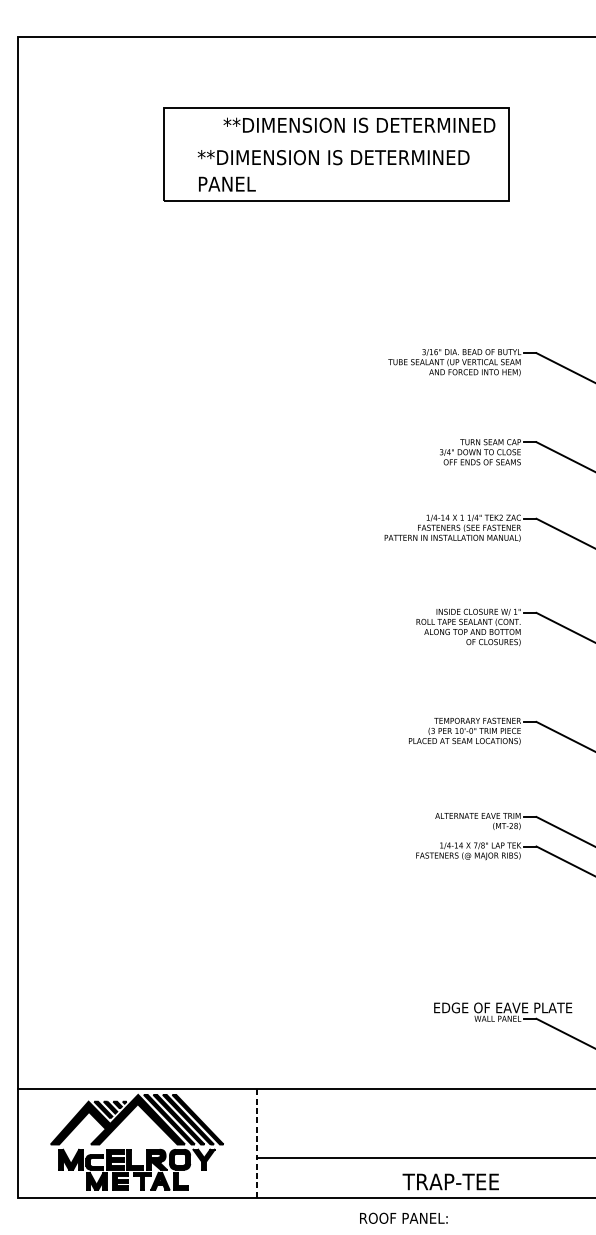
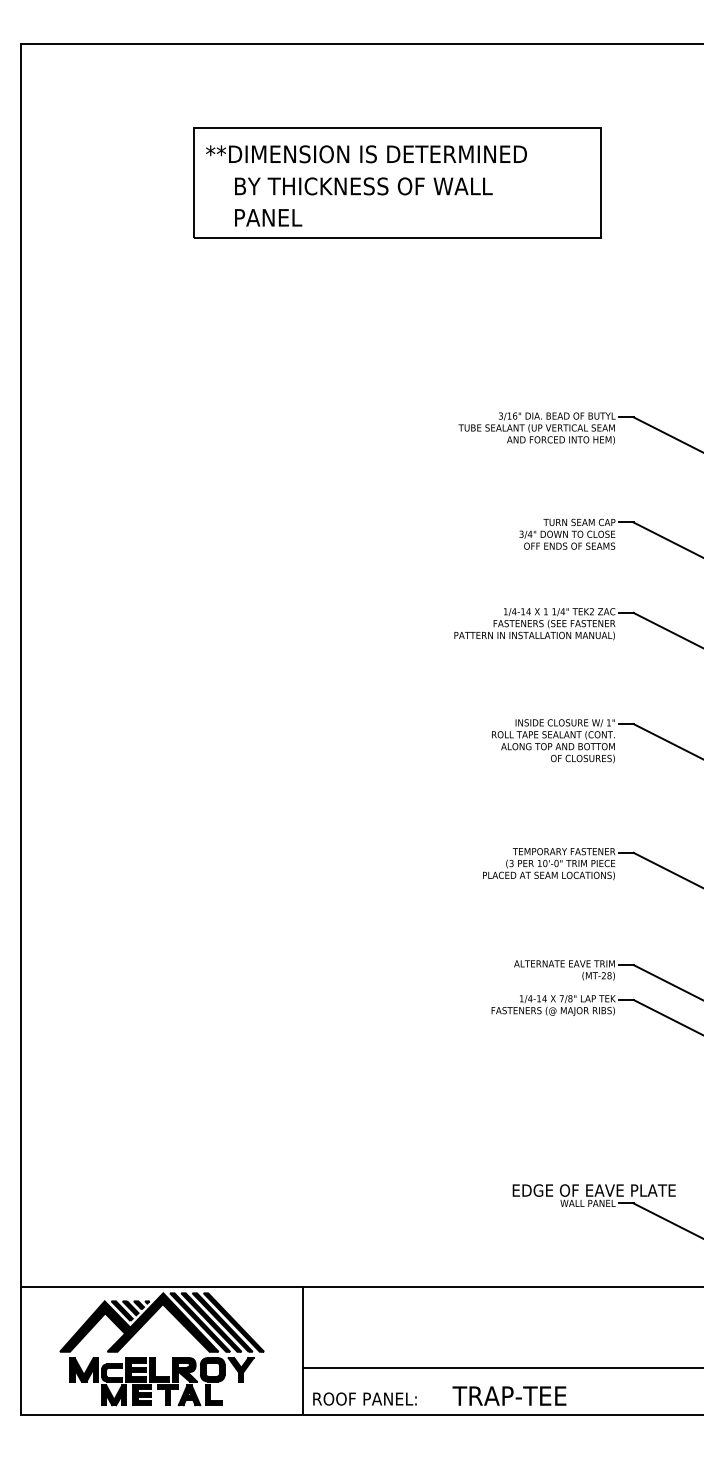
text: (359, 125) -> (366, 154), moved
text: (333, 157) -> (393, 186), **DIMENSION IS DETERMINED -> BY THICKNESS OF WALL
line: (256, 1144) -> (303, 1351), dashed -> solid
text: (450, 1181) -> (509, 1395), moved
text: (403, 1217) -> (364, 1398), moved

